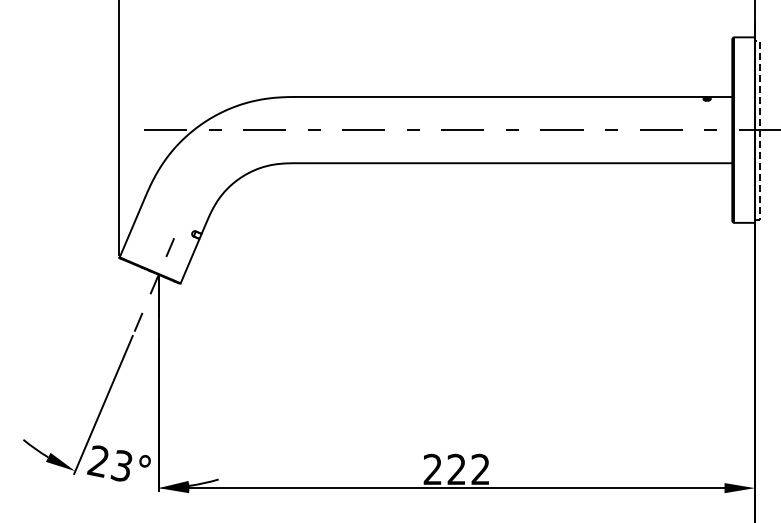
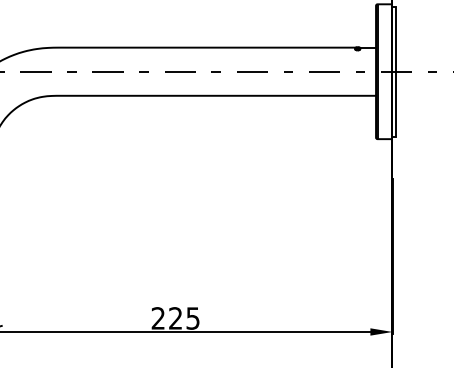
line: (760, 129) -> (396, 71), dashed -> solid
text: (480, 469) -> (192, 318), 222 -> 225

